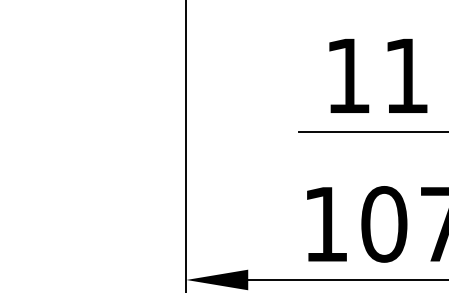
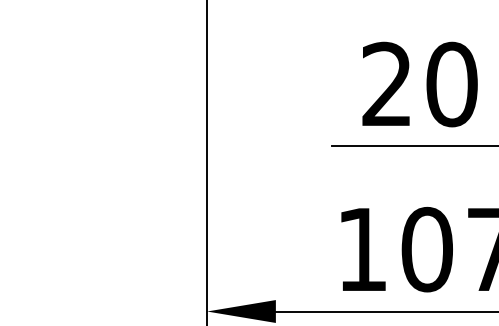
text: (377, 75) -> (419, 84), 11 -> 20

